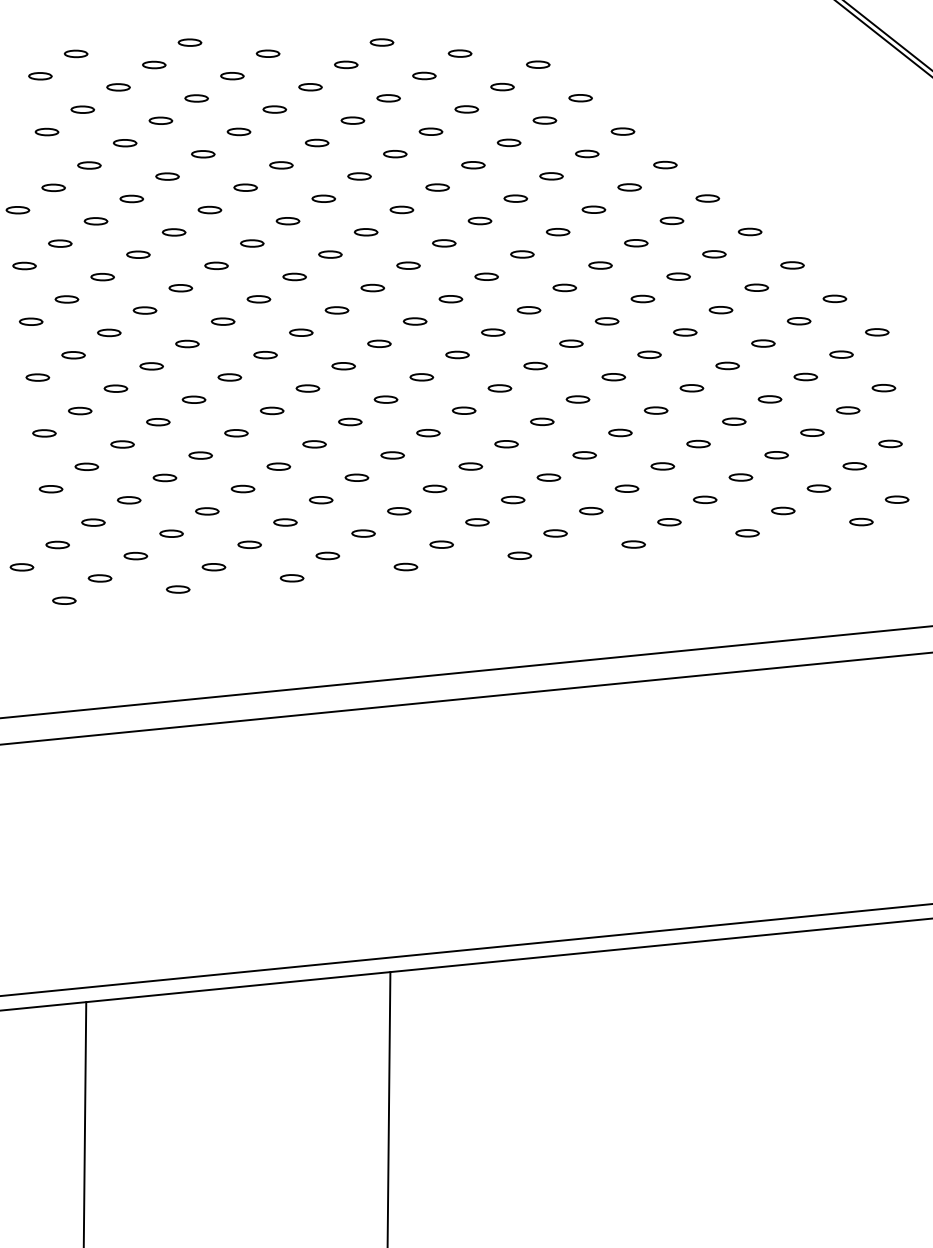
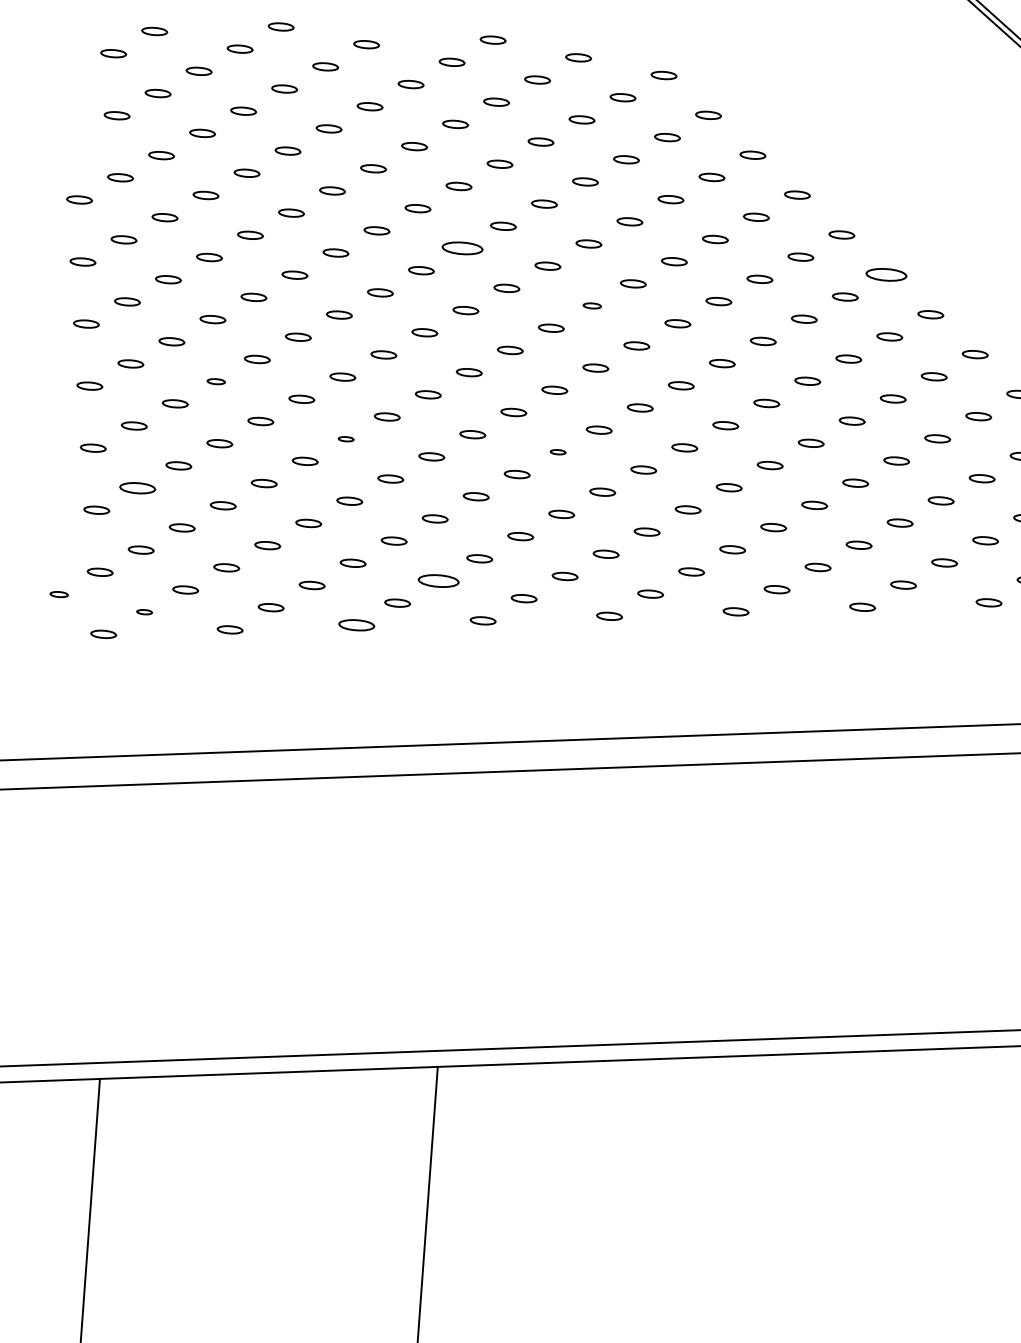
part: (749, 231) -> (885, 274), size x1.6
part: (365, 232) -> (461, 248), size x1.6
part: (486, 276) -> (592, 305), size x0.7
part: (151, 366) -> (216, 381), size x0.7
part: (271, 410) -> (345, 438), size x0.6
part: (463, 410) -> (557, 452), size x0.6
part: (86, 466) -> (137, 487), size x1.4
part: (363, 533) -> (438, 580), size x1.6
part: (21, 567) -> (58, 594), size x0.7
part: (99, 578) -> (144, 612), size x0.6
part: (291, 578) -> (355, 625), size x1.4

